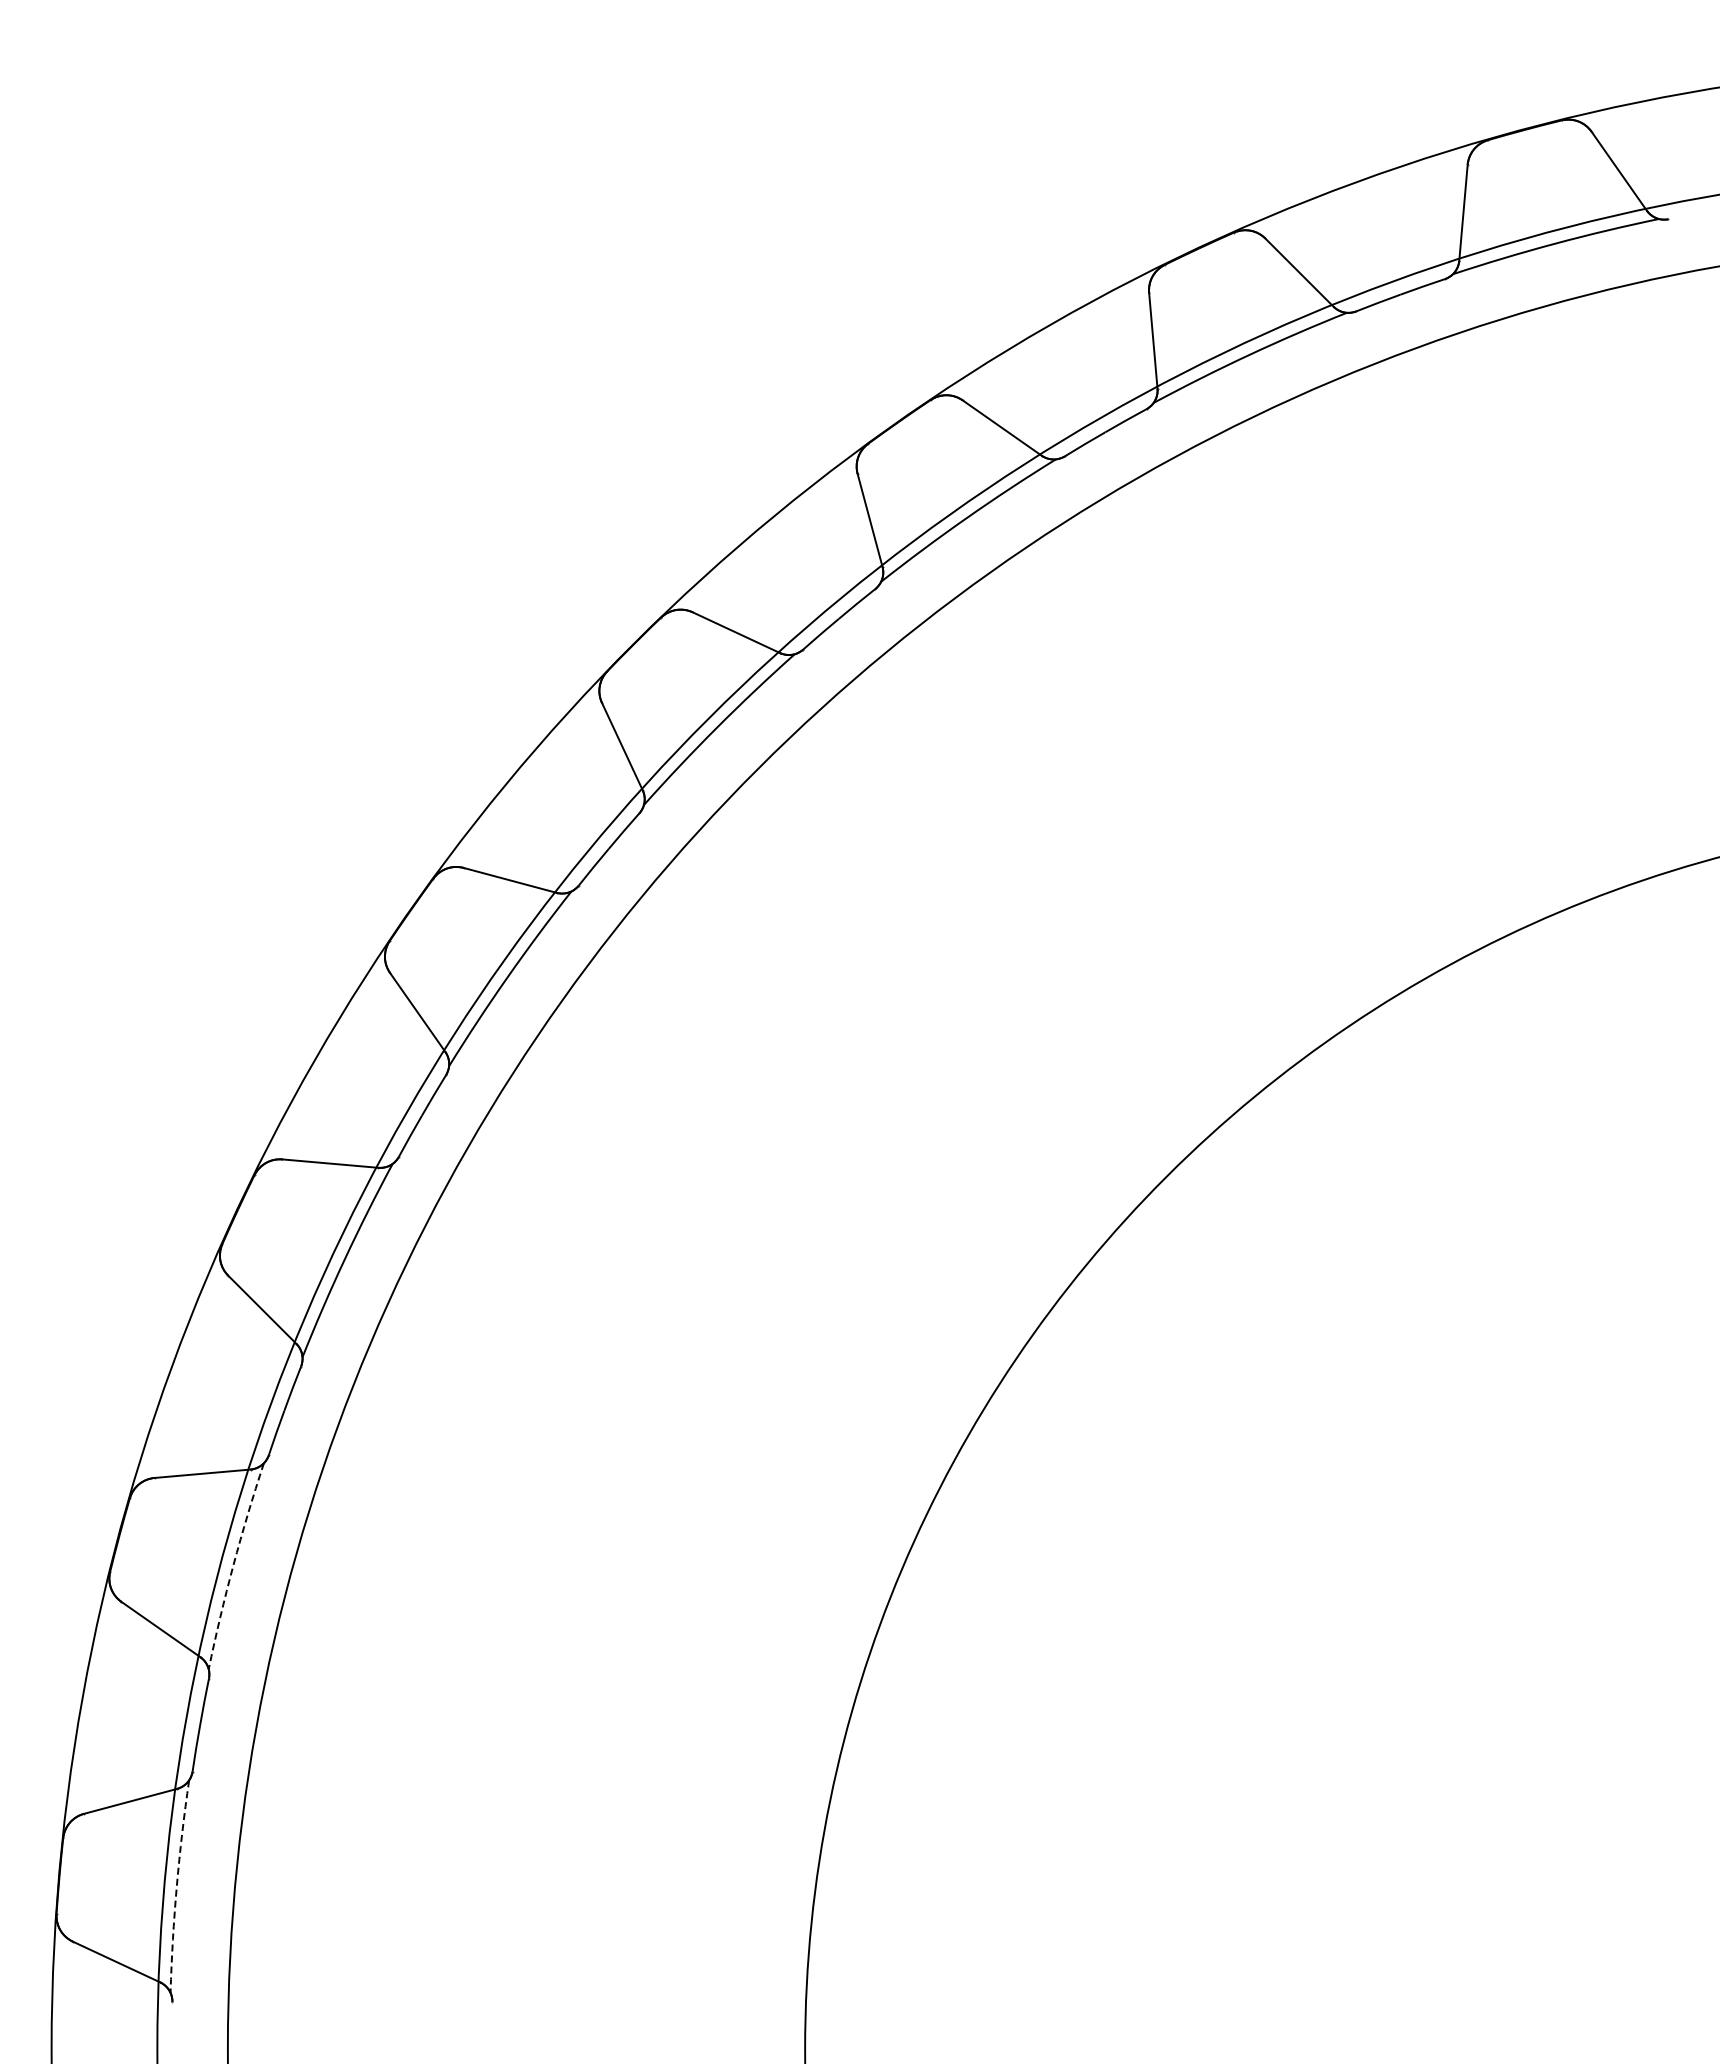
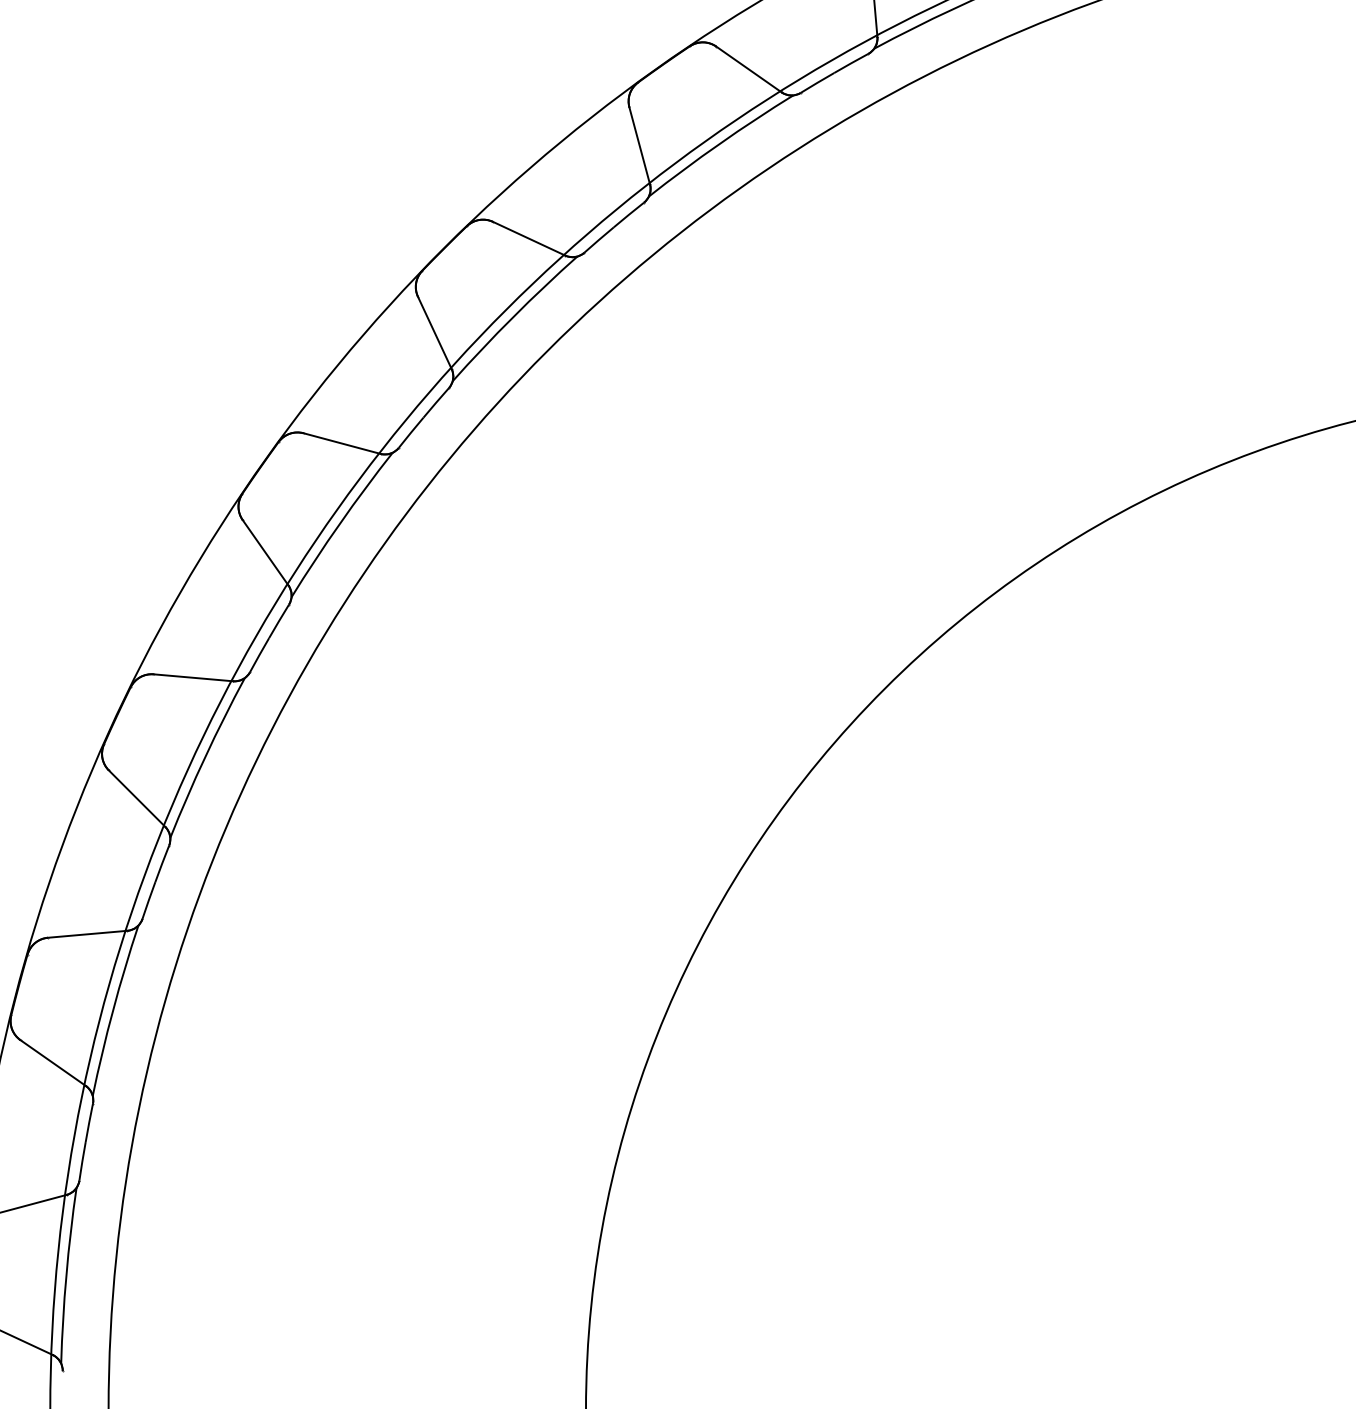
arc: (233, 1565) -> (113, 1010), dashed -> solid
arc: (176, 1886) -> (66, 1275), dashed -> solid

